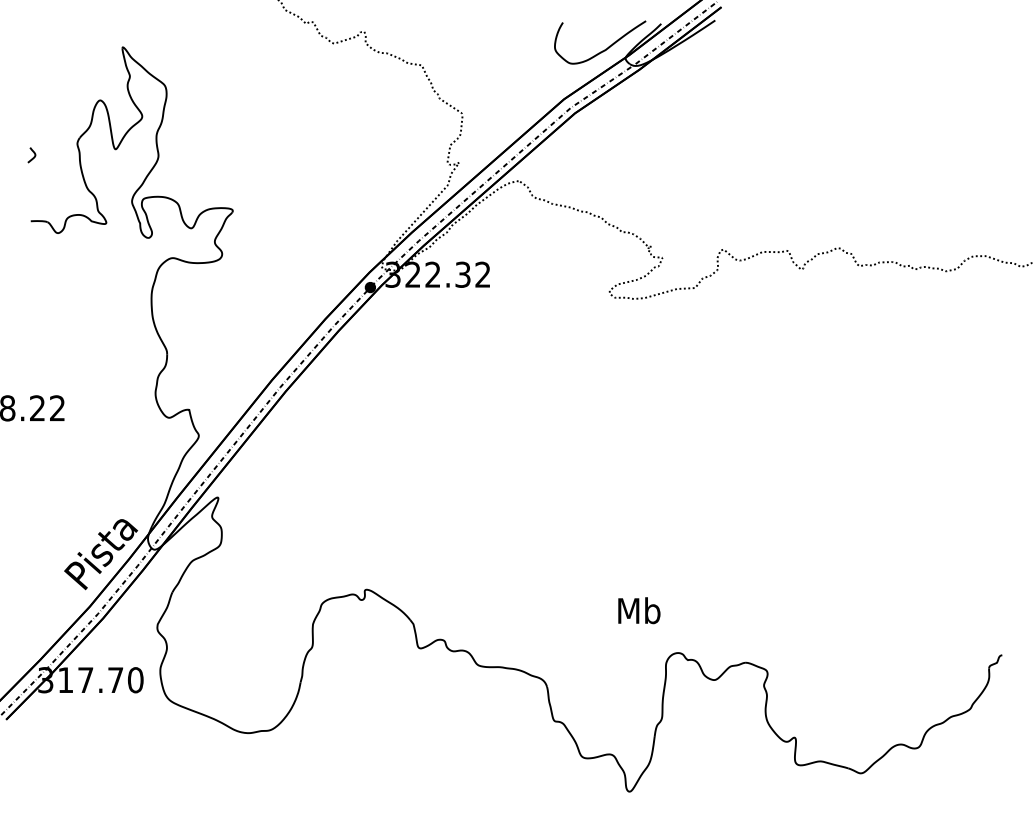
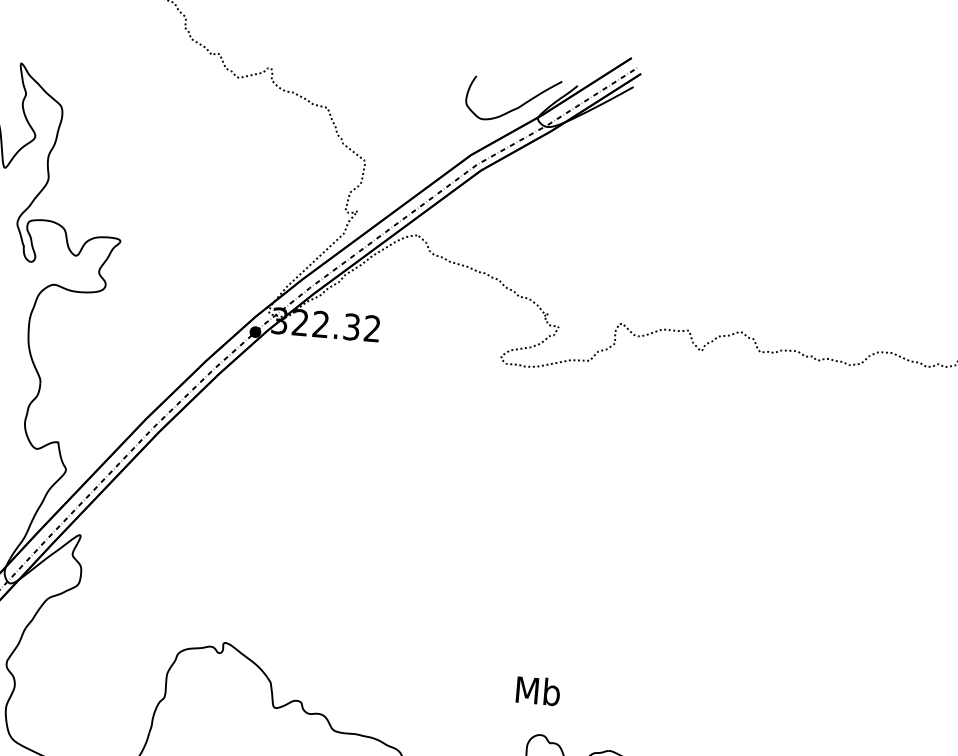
text: (639, 610) -> (538, 690), moved

